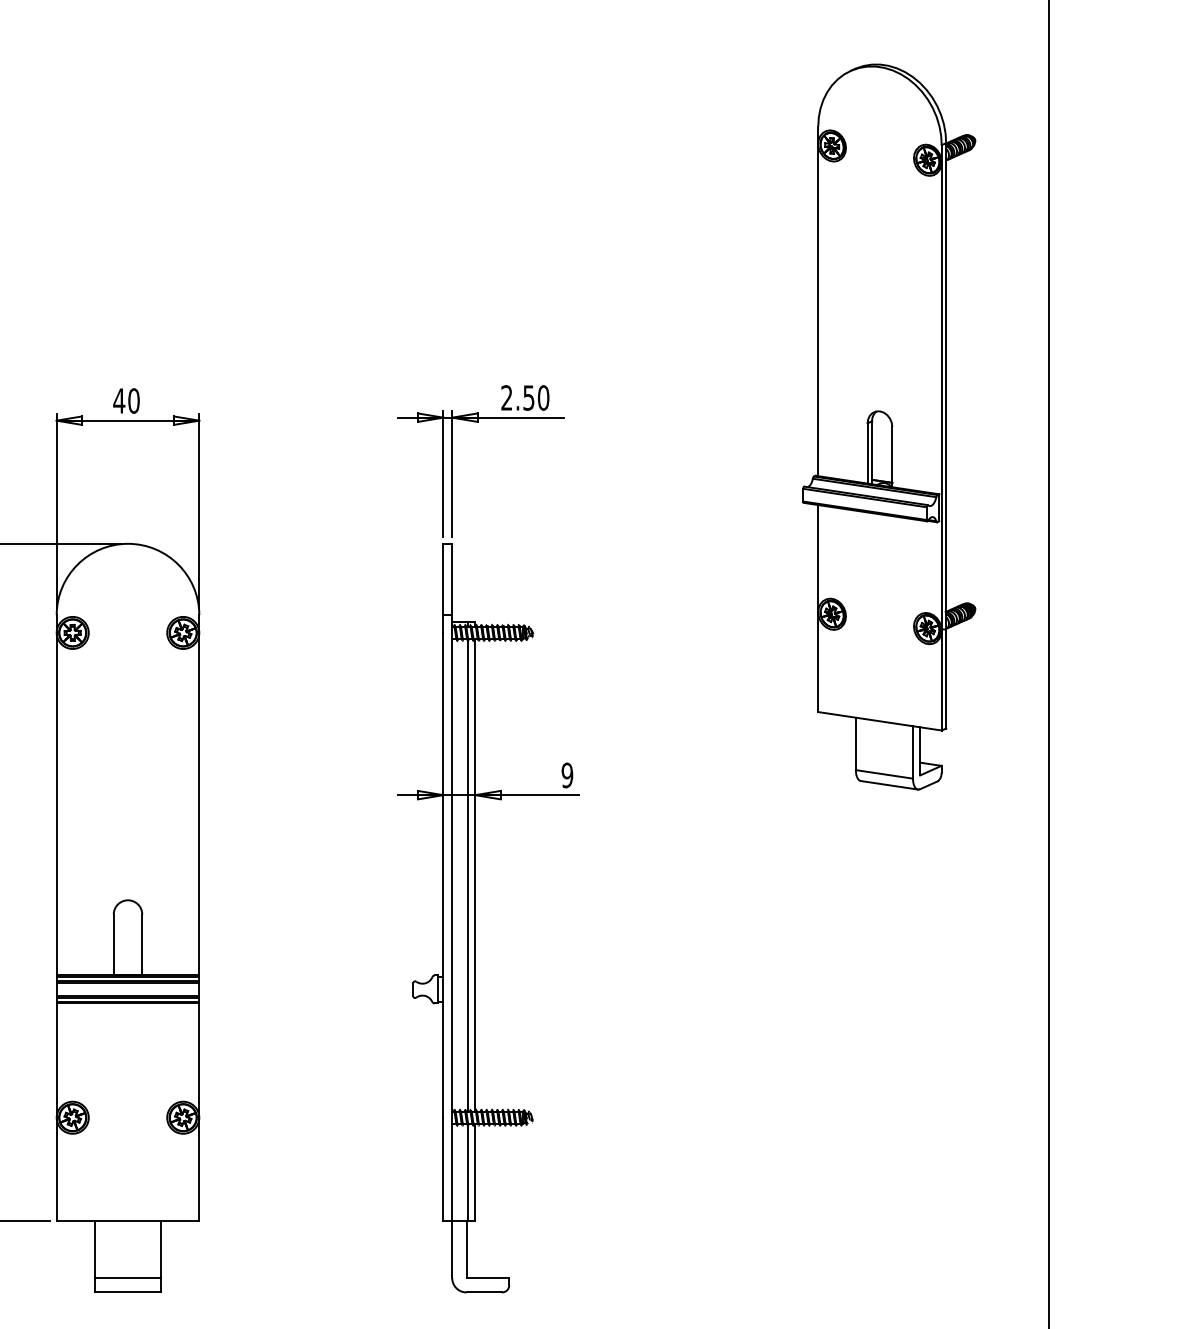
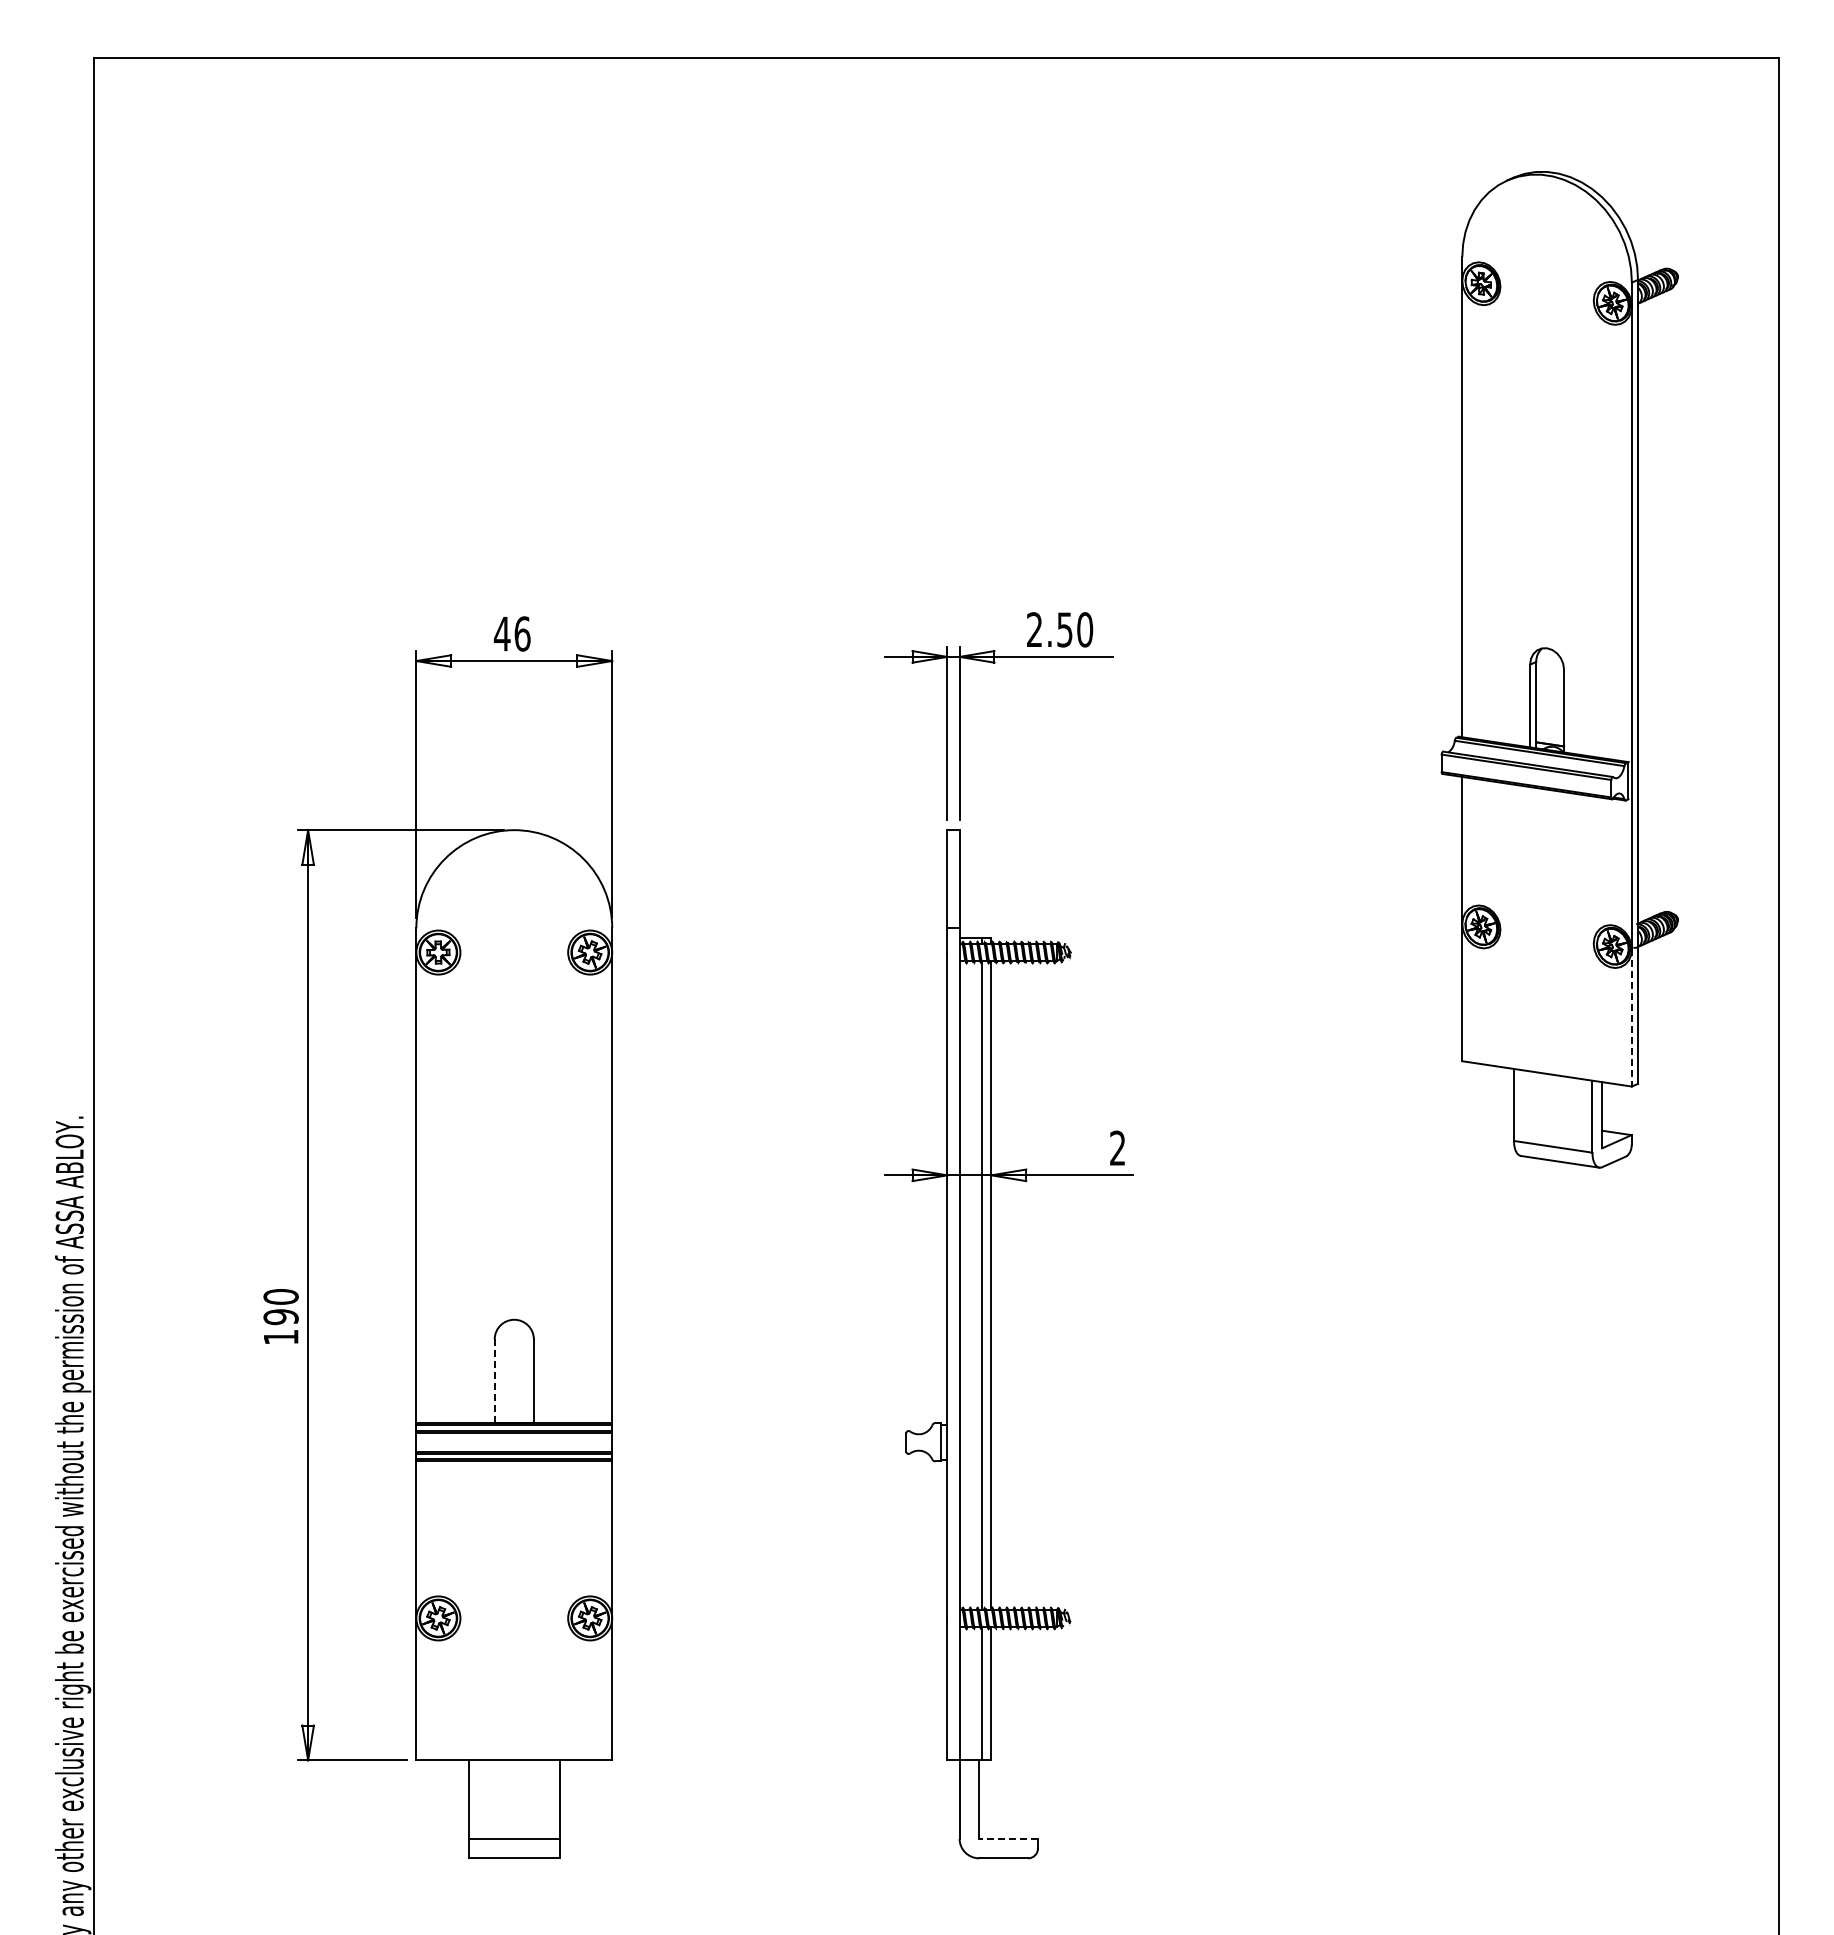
text: (133, 400) -> (522, 633), 40 -> 46
line: (941, 680) -> (1631, 1018), solid -> dashed
text: (567, 774) -> (1117, 1147), 9 -> 2
line: (113, 945) -> (494, 1381), solid -> dashed
line: (487, 1277) -> (1008, 1838), solid -> dashed

